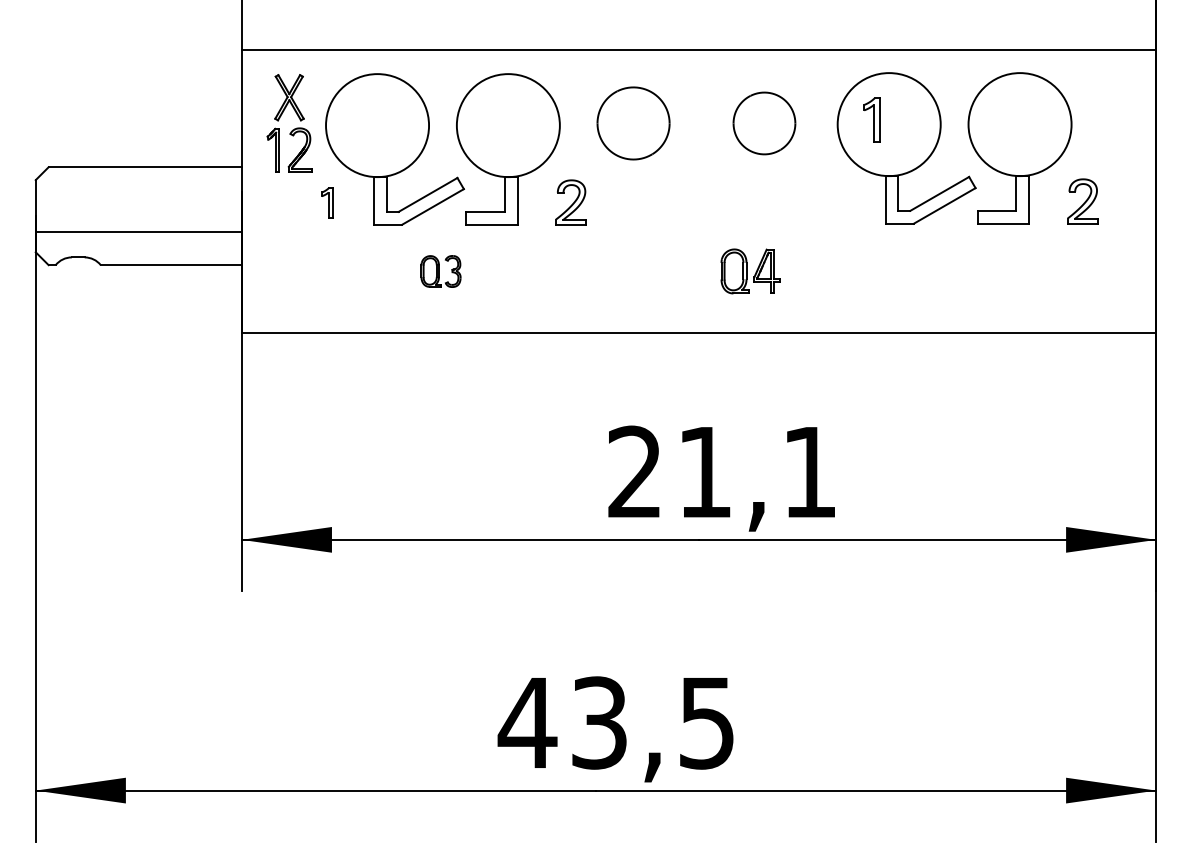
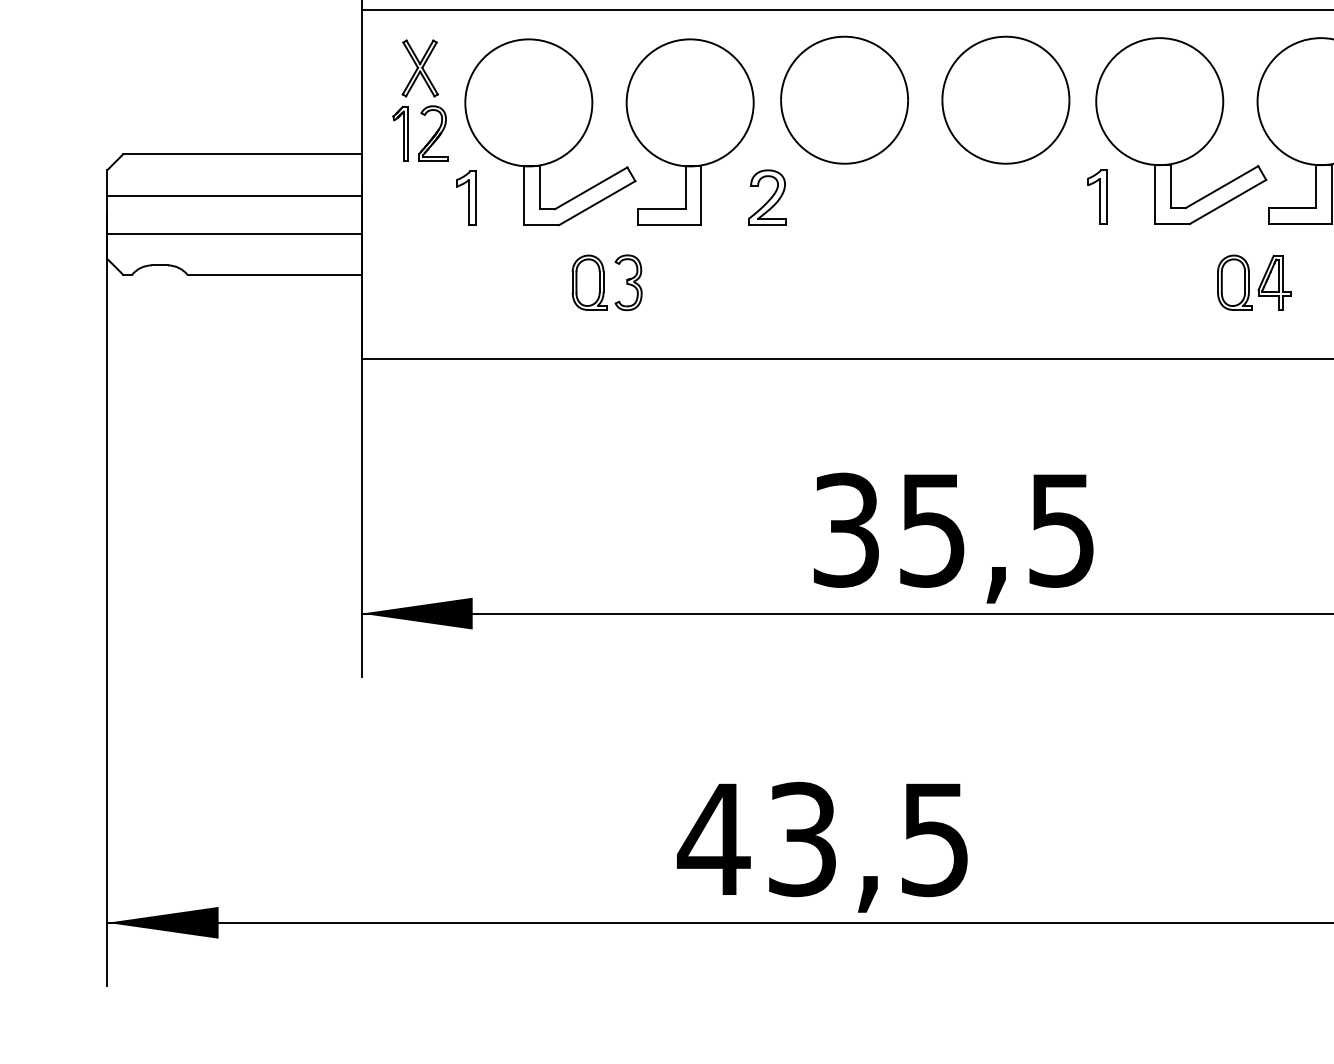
part: (871, 119) -> (1097, 196), moved
part: (633, 123) -> (844, 100), size x1.43
part: (764, 123) -> (1005, 100), size x1.67
line: (138, 200) -> (234, 195), added
part: (327, 202) -> (467, 197), size x1.43
part: (440, 271) -> (606, 282), size x1.43
part: (750, 271) -> (1253, 282), moved
text: (721, 471) -> (952, 529), 21,1 -> 35,5

